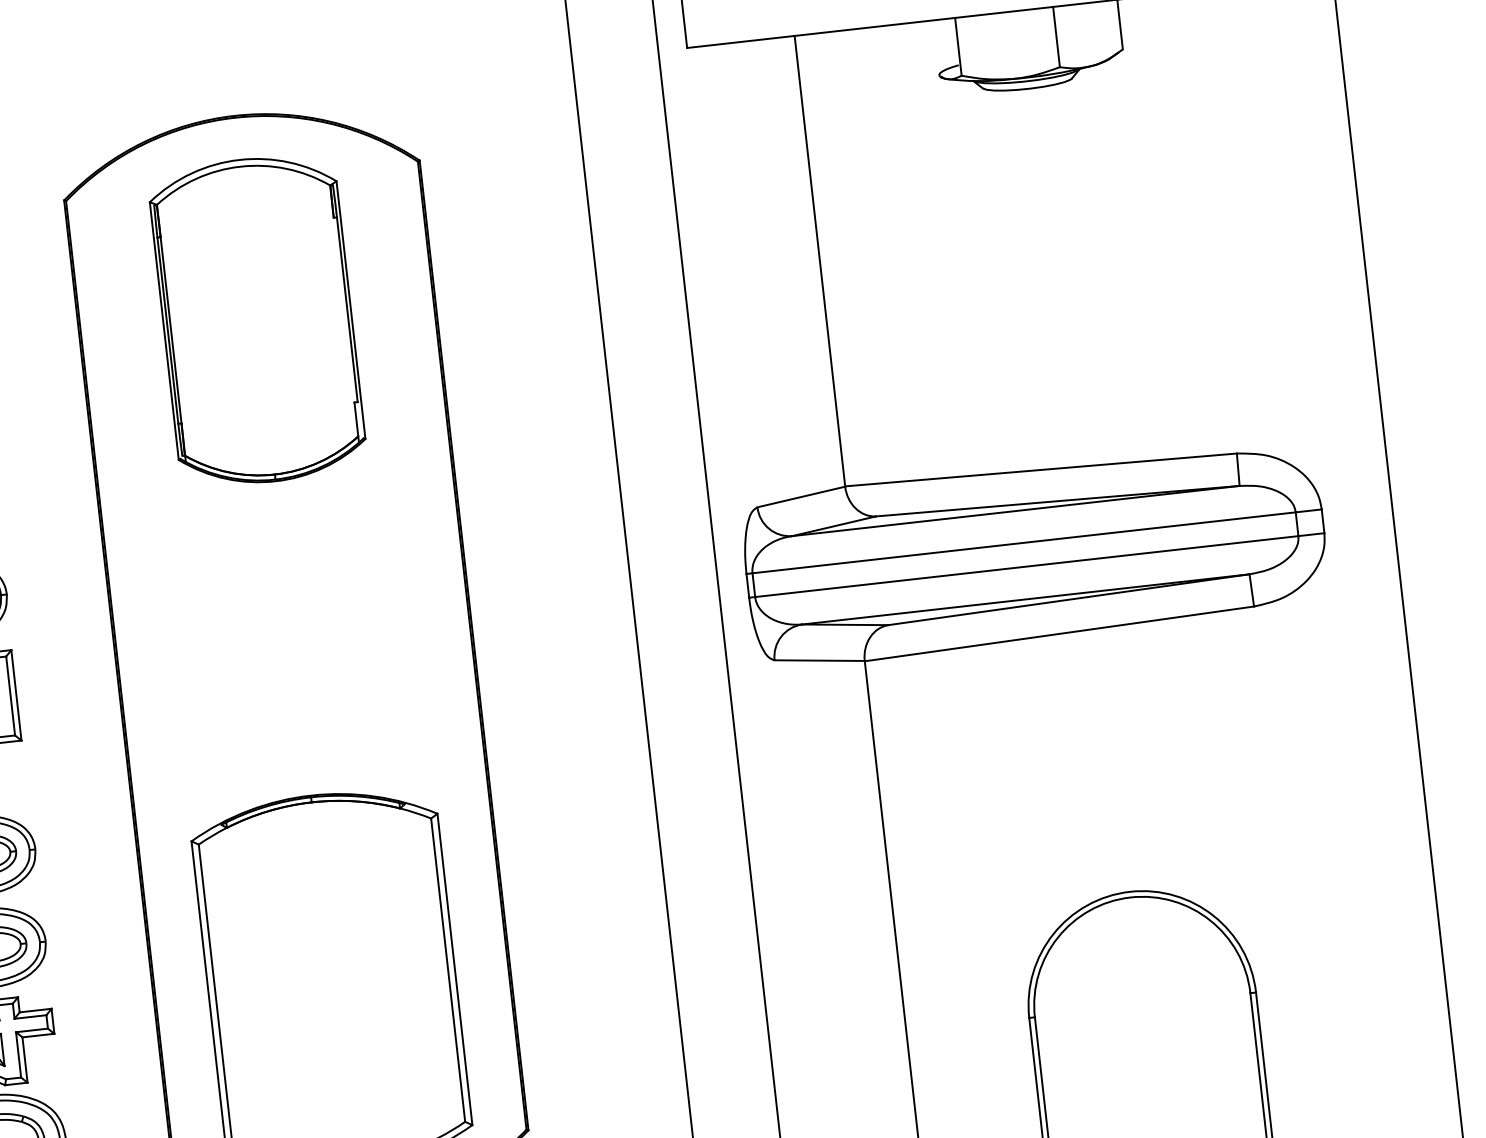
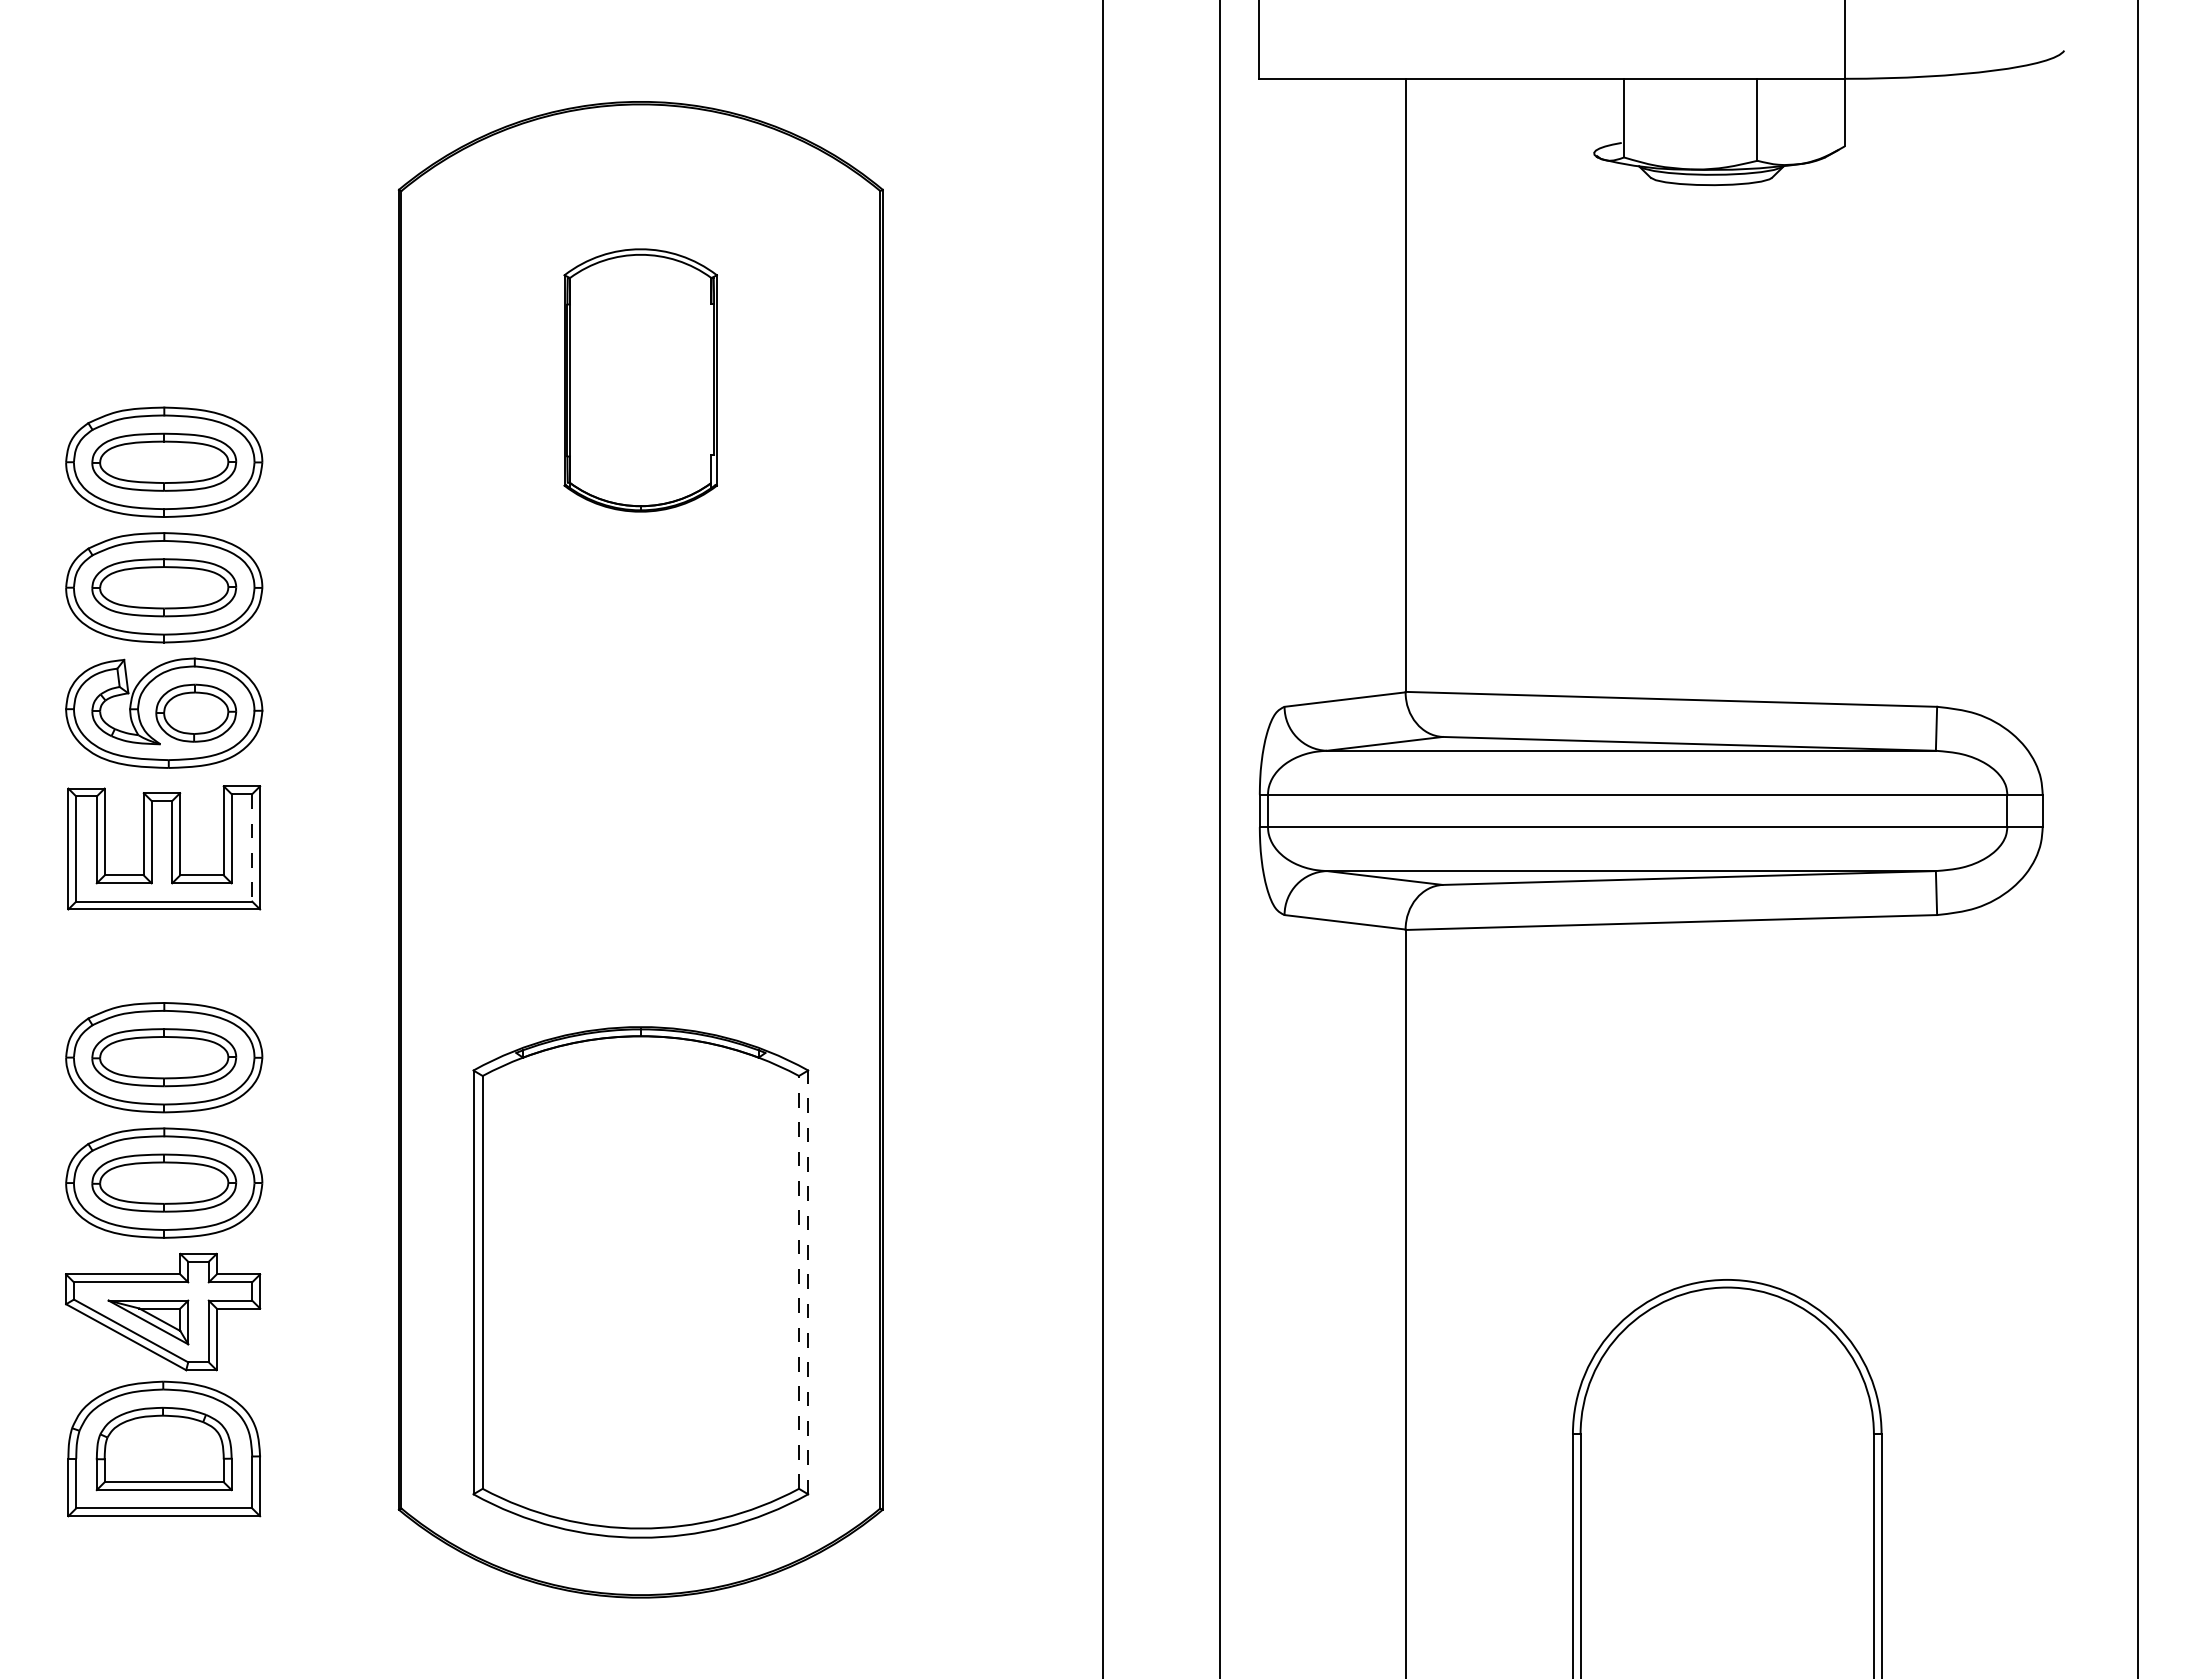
part: (257, 320) -> (640, 380), size x0.6
line: (10, 695) -> (252, 847), solid -> dashed
line: (448, 969) -> (799, 1281), solid -> dashed
line: (455, 969) -> (808, 1282), solid -> dashed

